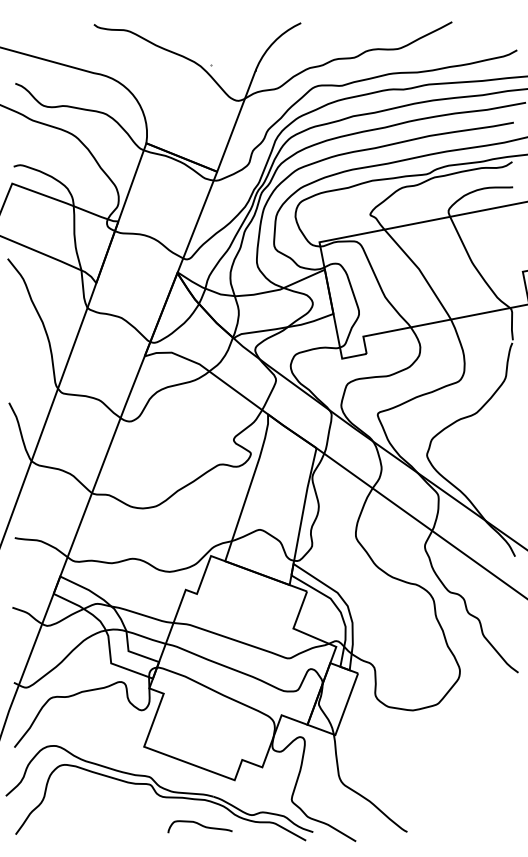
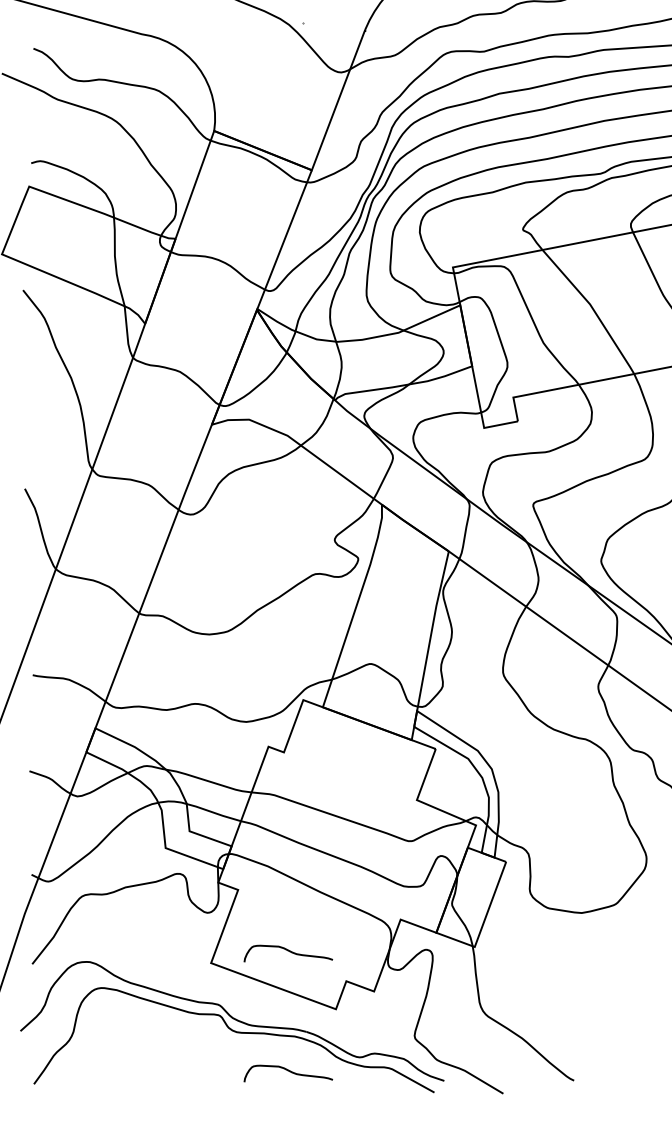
curve: (199, 738) -> (287, 951), added

